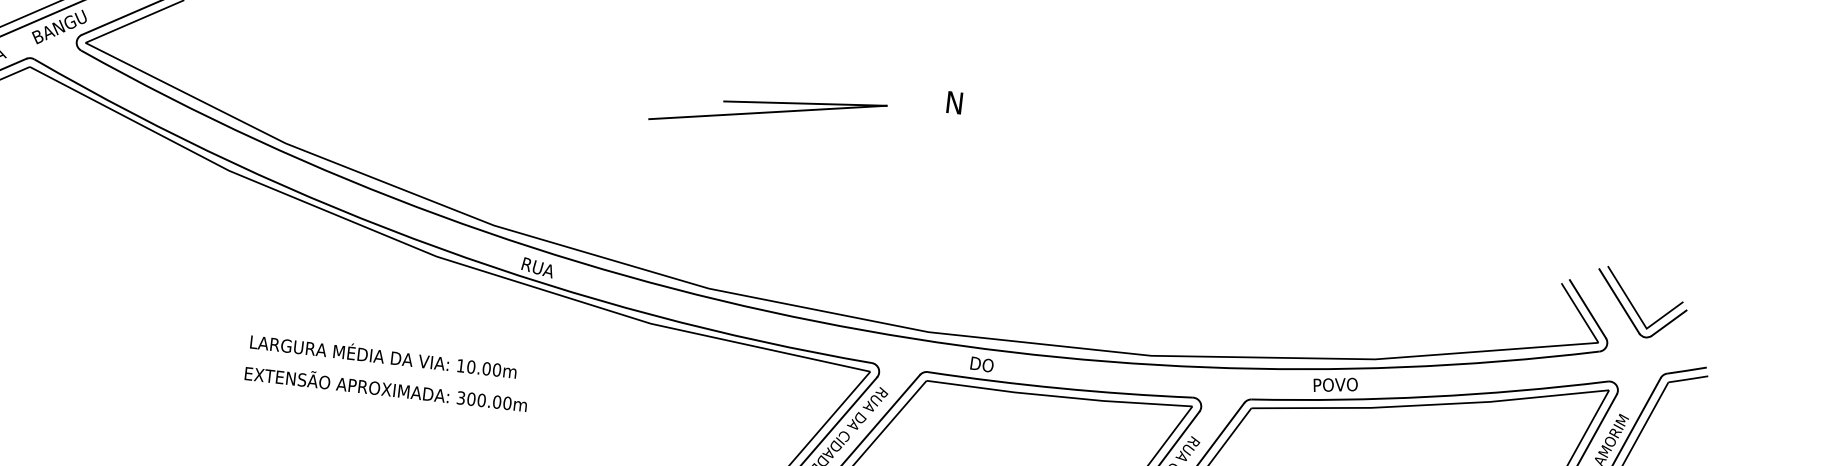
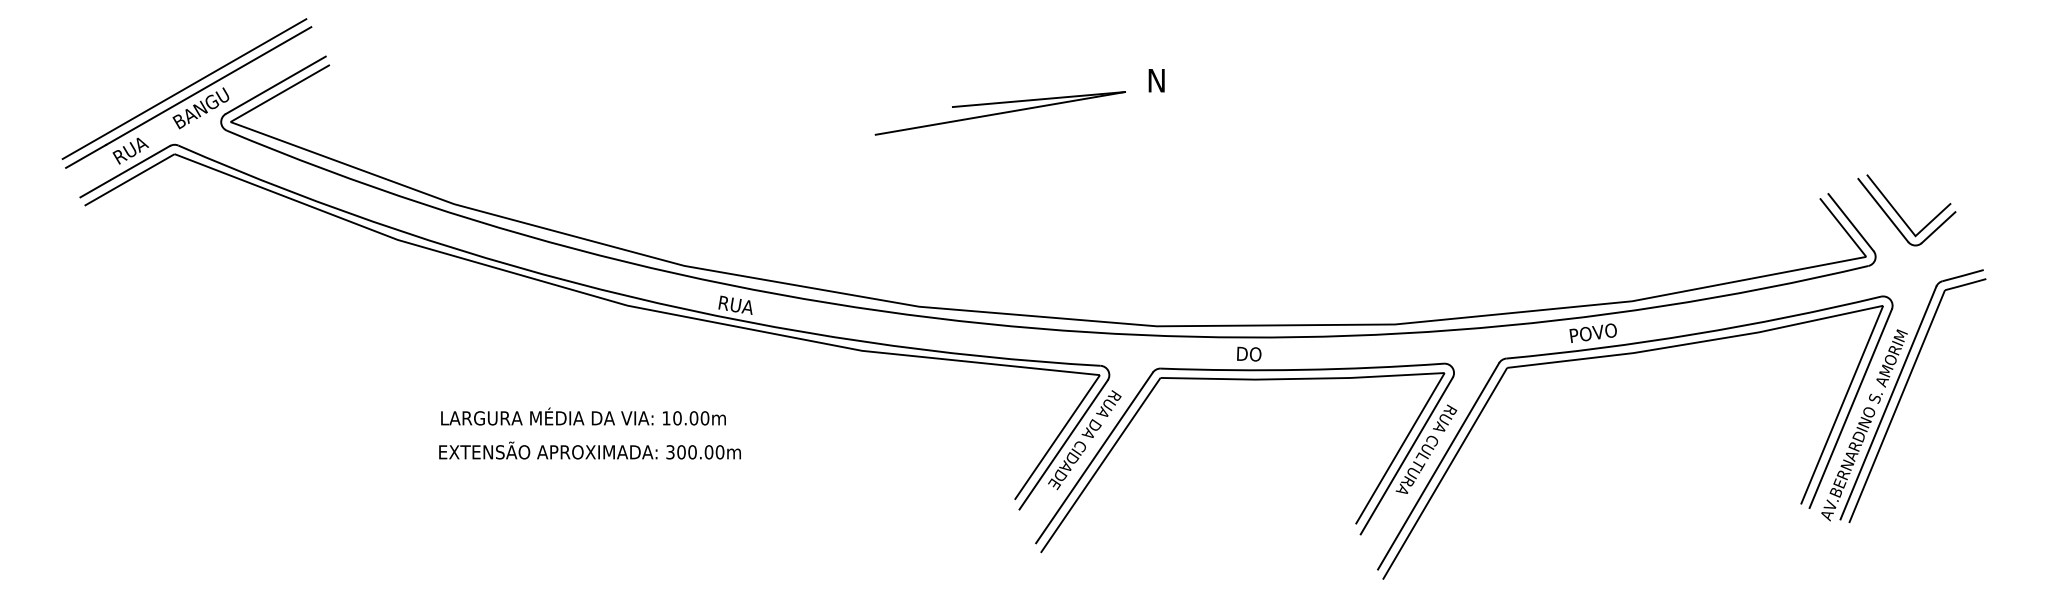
part: (767, 112) -> (999, 113), moved
text: (982, 364) -> (1249, 353), moved

